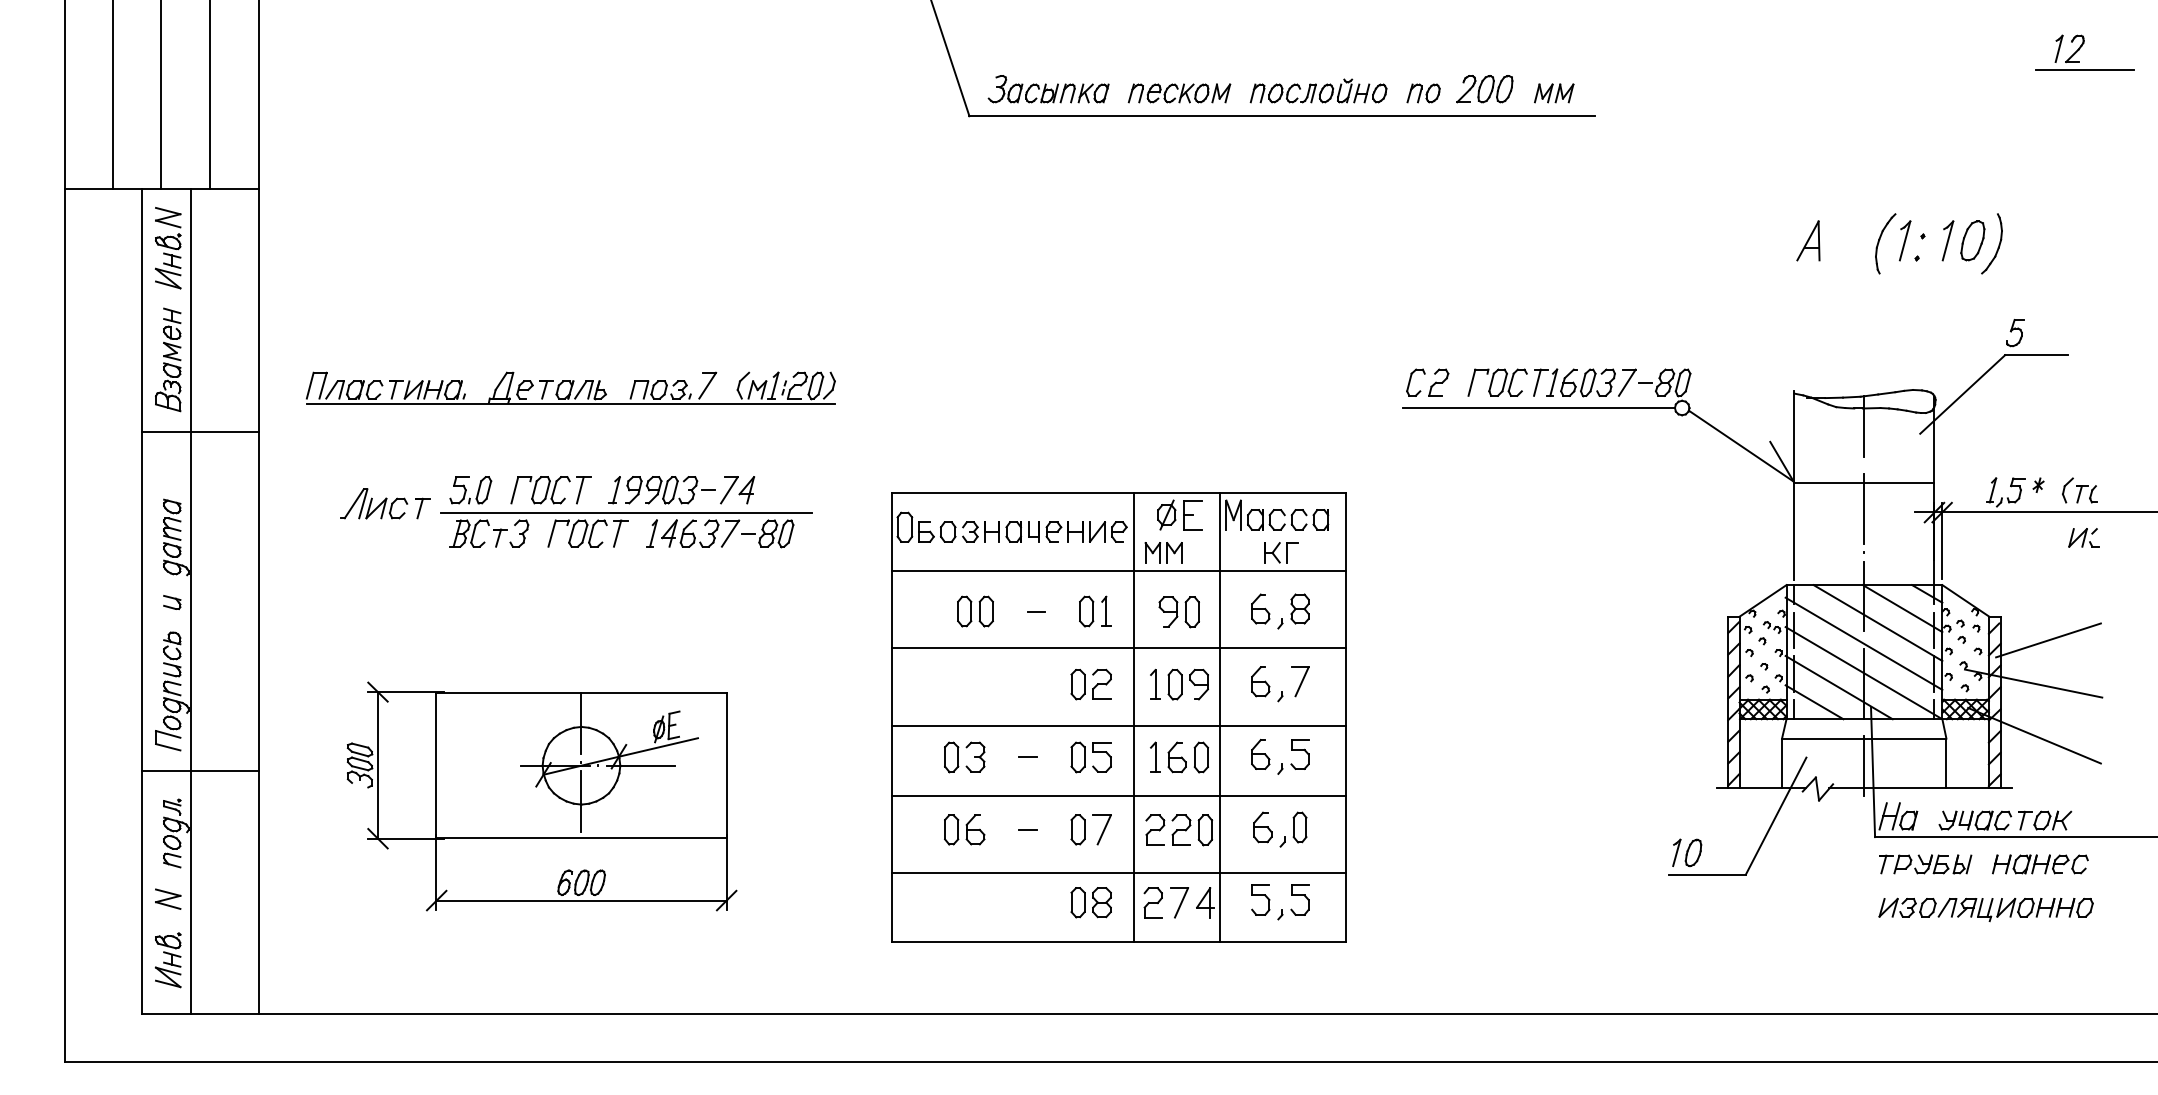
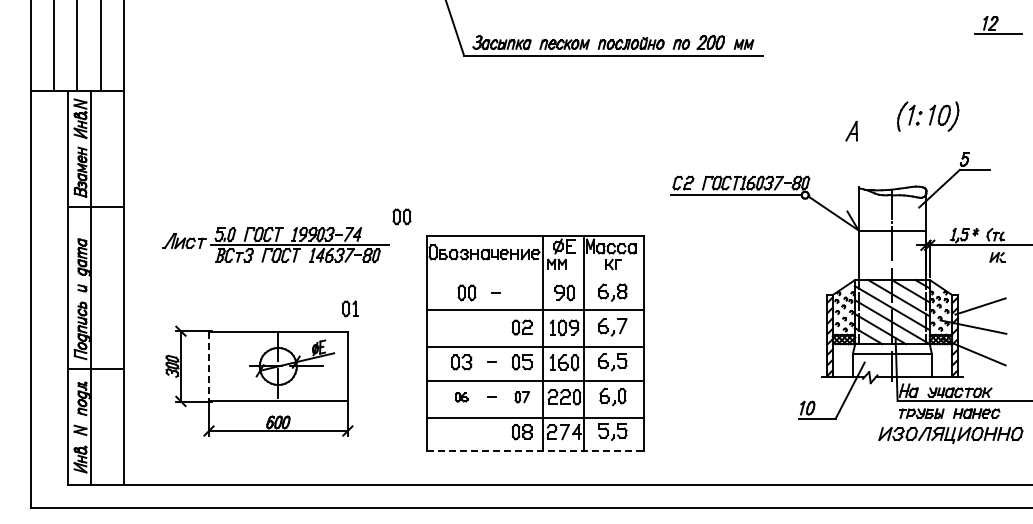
part: (1808, 239) -> (851, 130), moved
part: (571, 387) -> (273, 185), removed
part: (838, 452) -> (401, 216), added
line: (1118, 571) -> (535, 273), removed
part: (1095, 611) -> (350, 308), moved
line: (435, 765) -> (208, 366), solid -> dashed
part: (964, 830) -> (461, 397), size x0.6
part: (1089, 830) -> (521, 397), size x0.7
part: (1985, 909) -> (950, 435), size x1.4
line: (1118, 941) -> (535, 450), solid -> dashed

